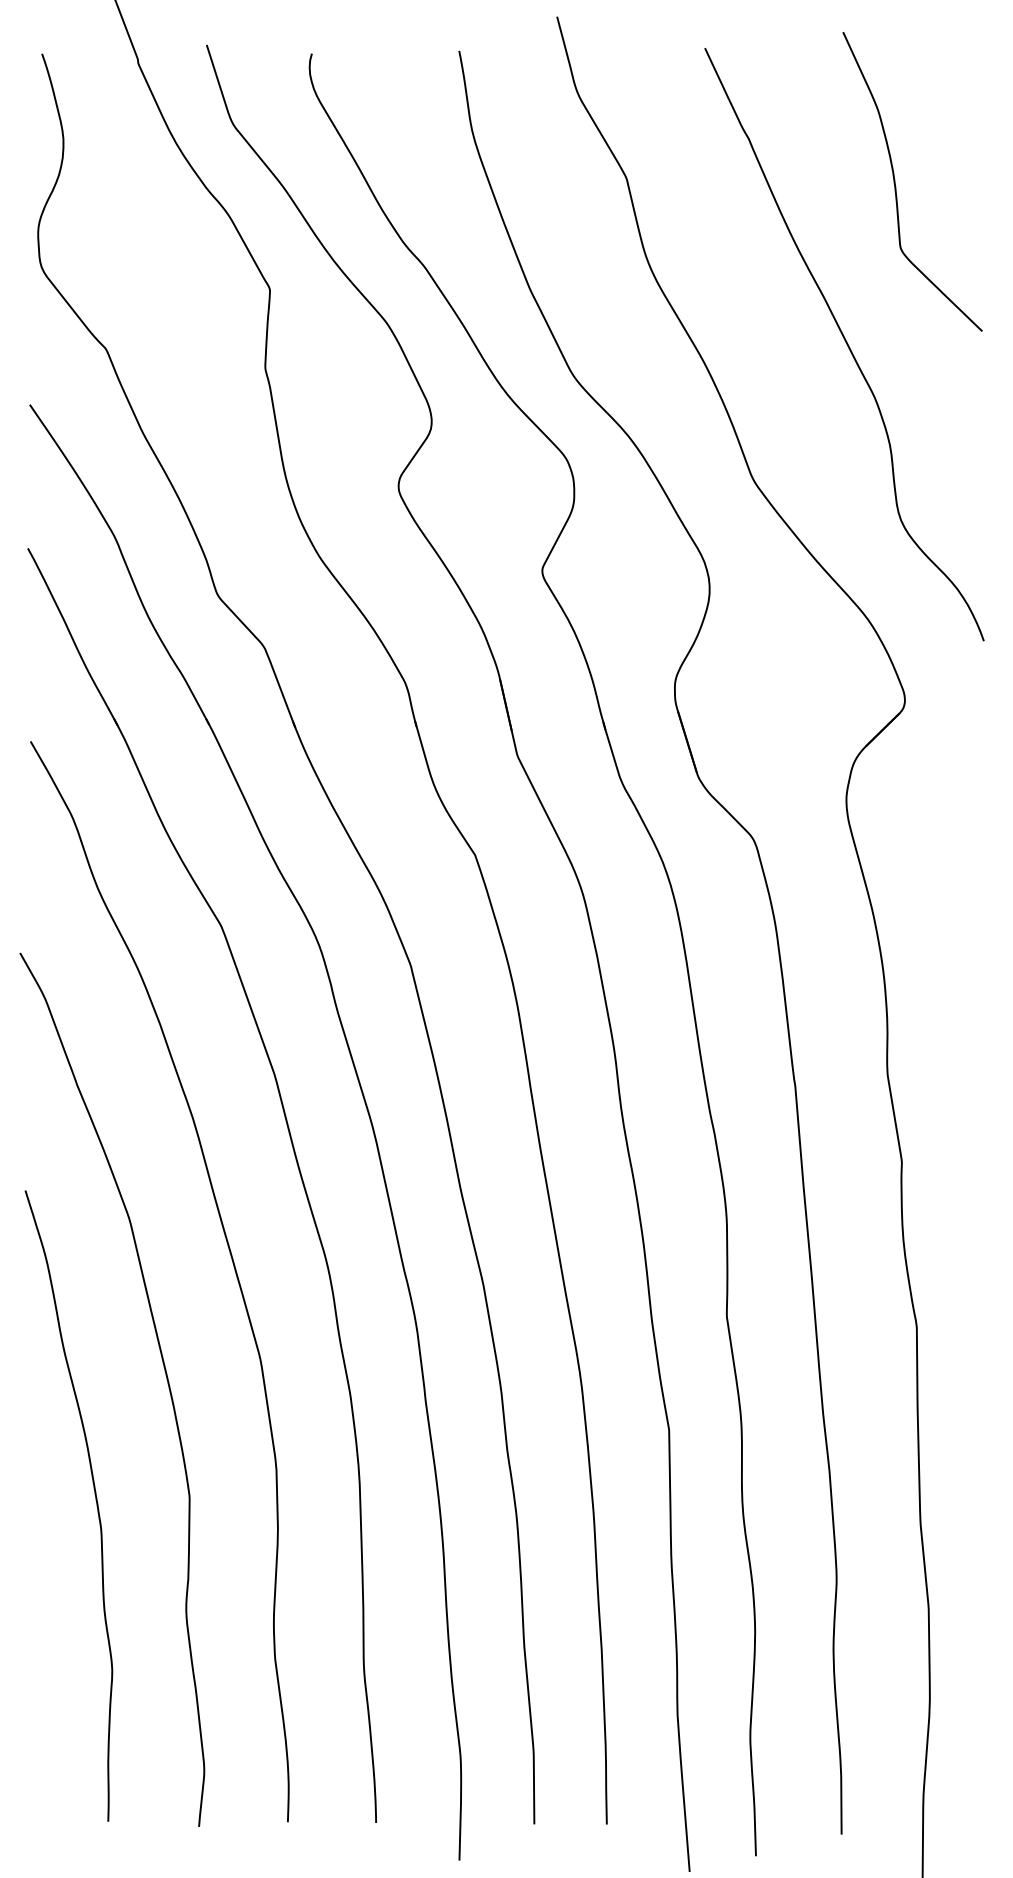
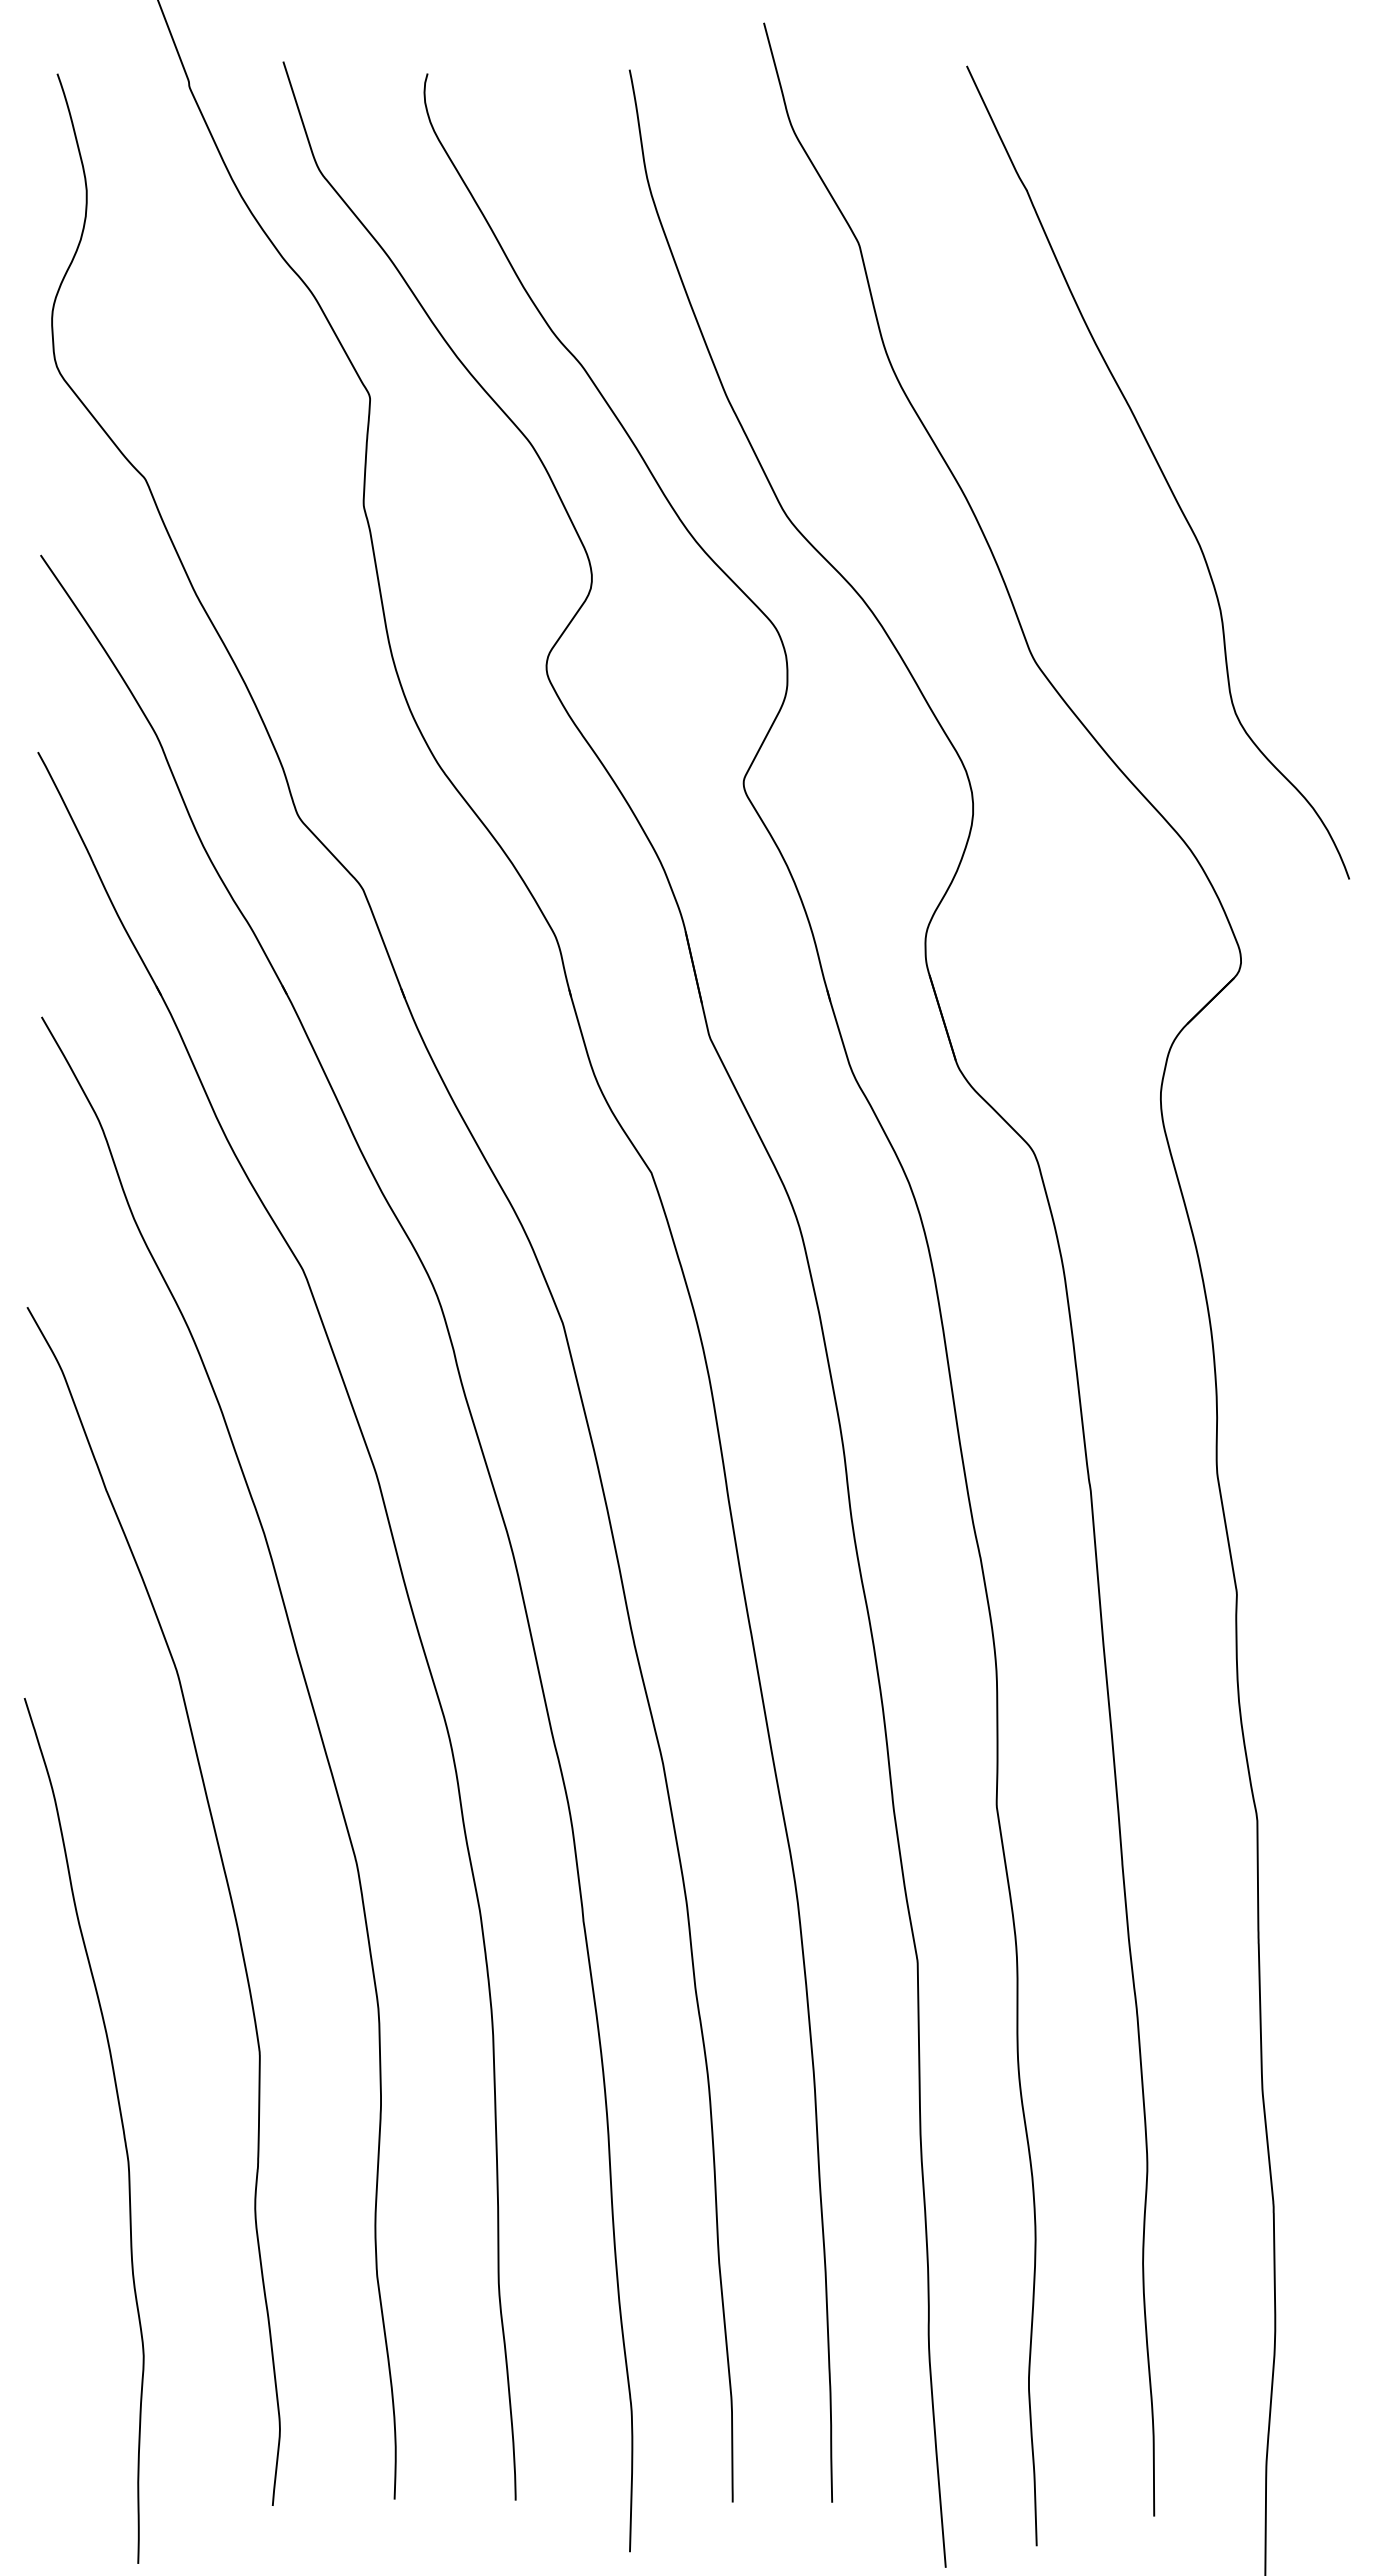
curve: (895, 184) -> (1228, 252), removed
curve: (96, 1502) -> (121, 2125), moved

